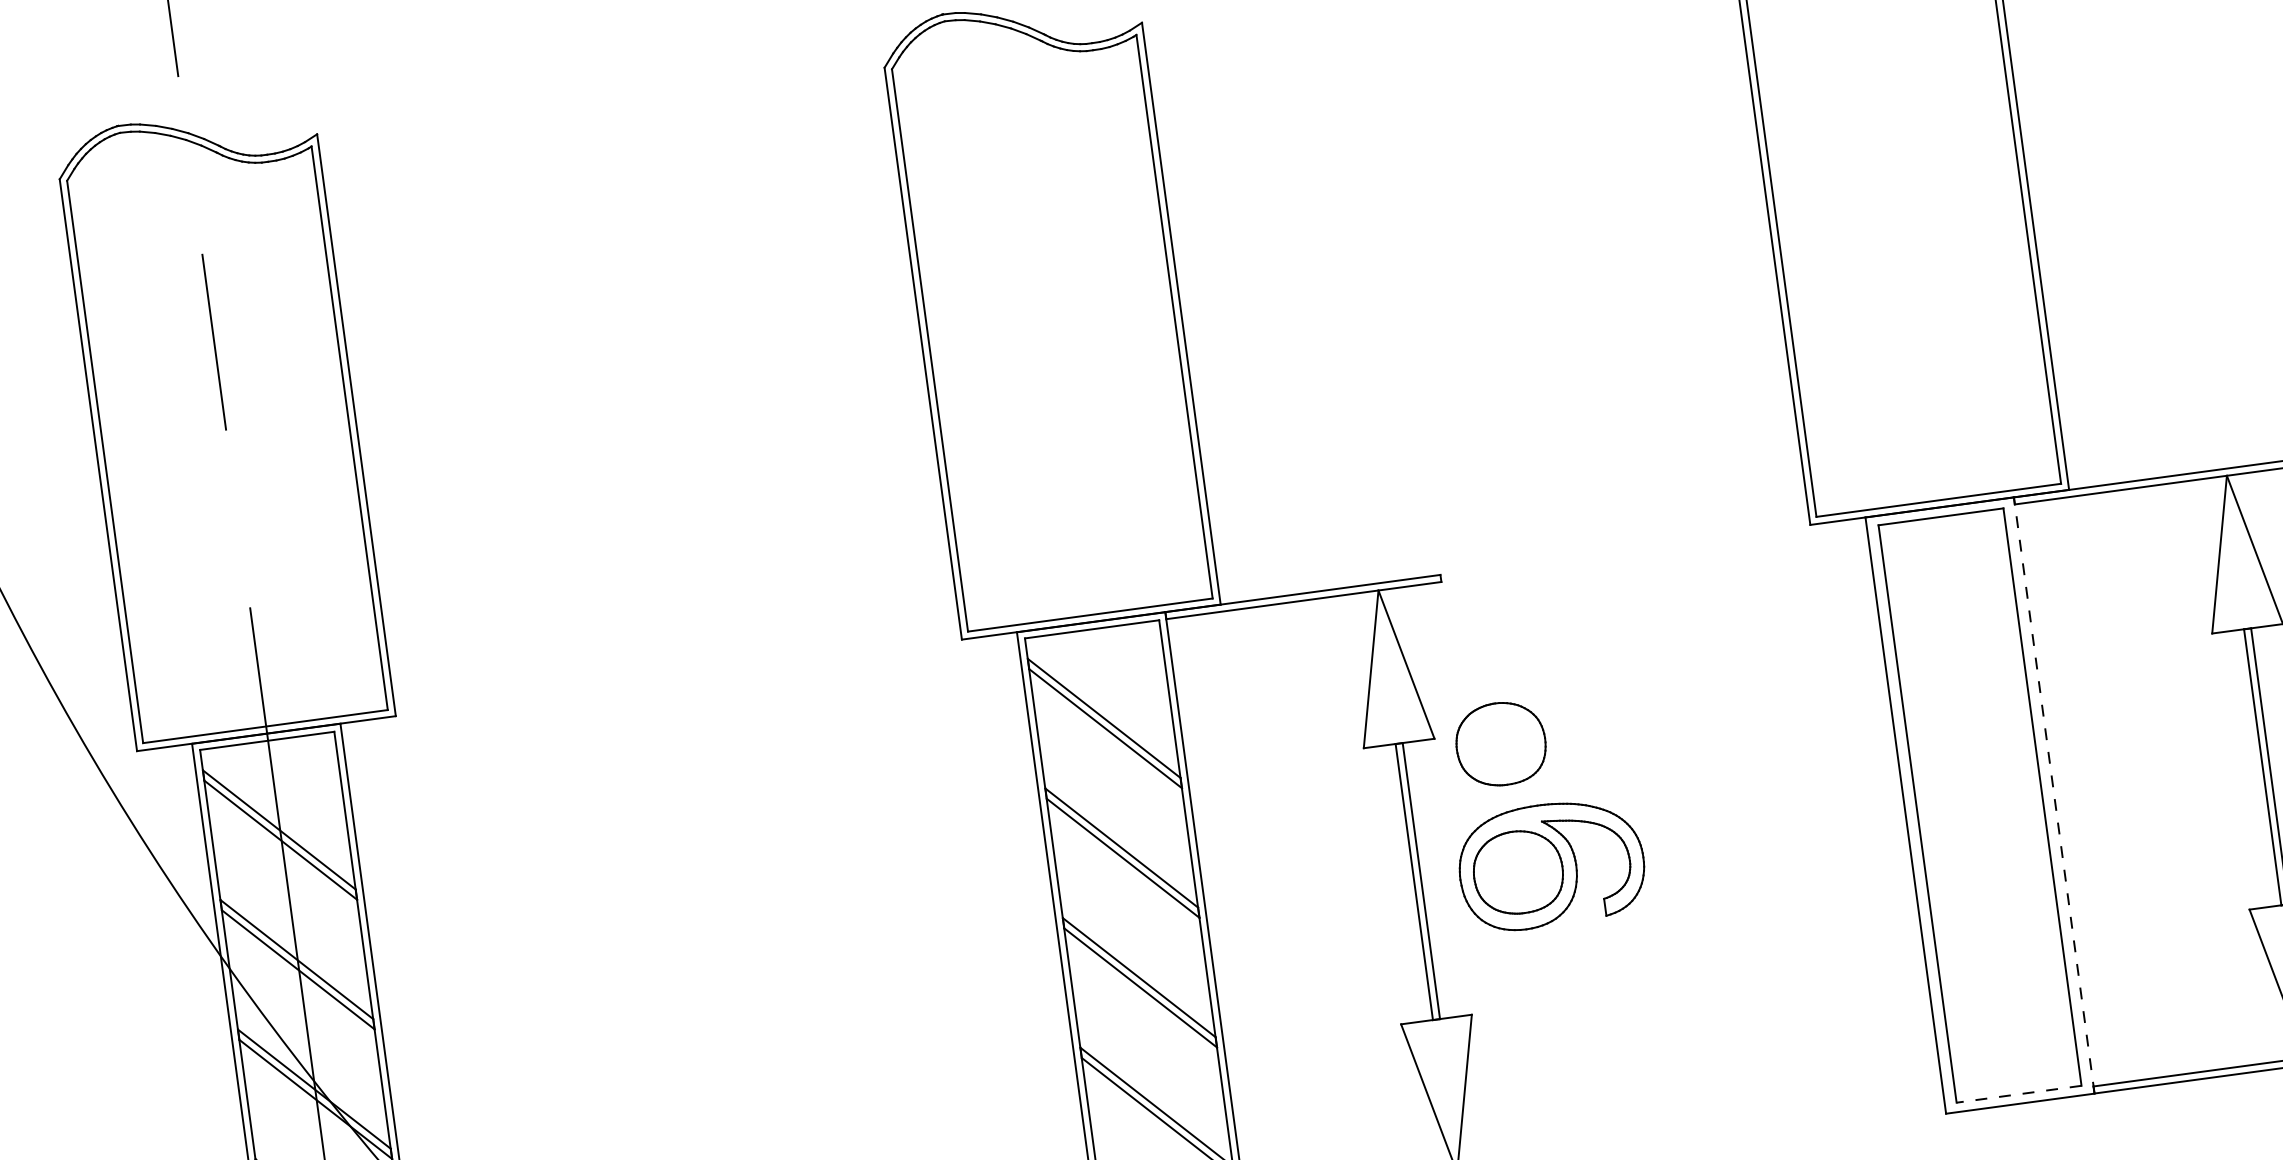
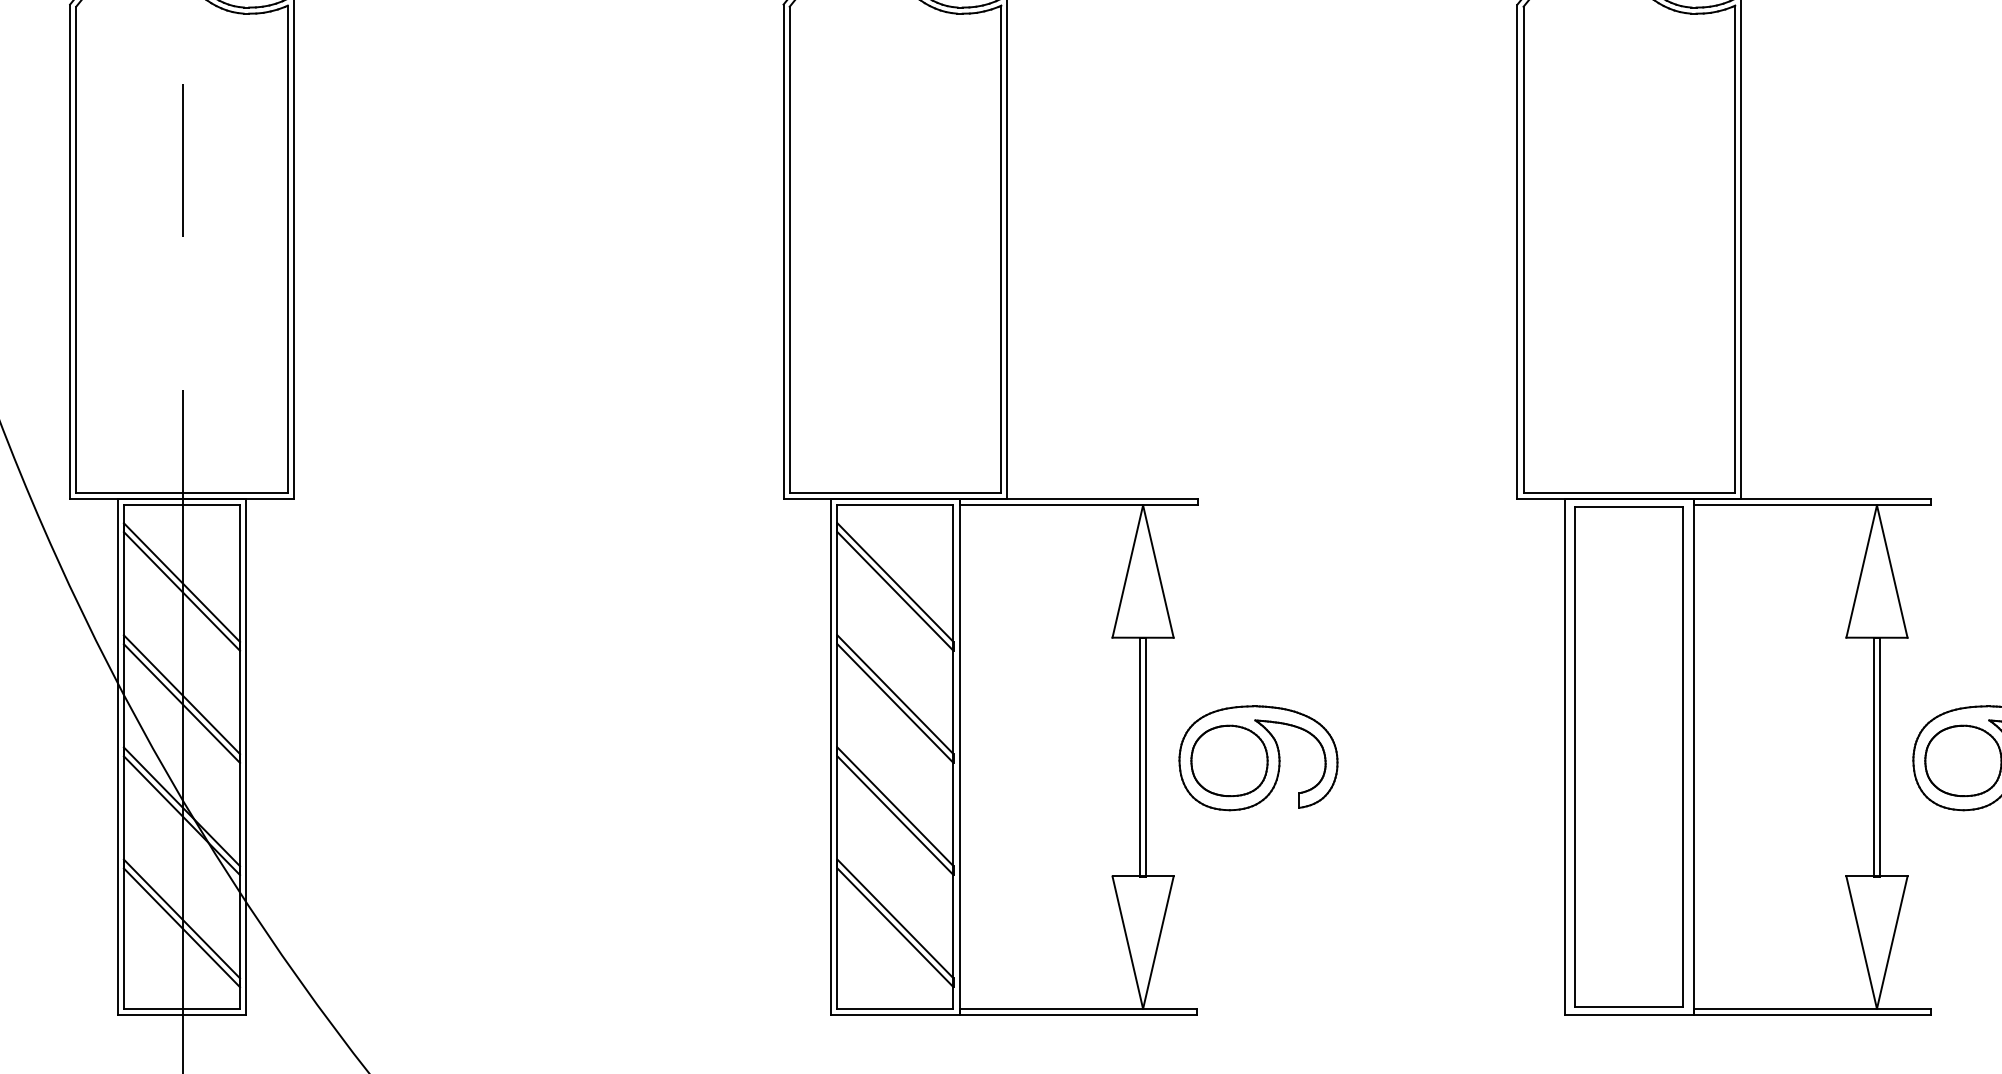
part: (1500, 743) -> (1229, 649), removed
line: (2054, 795) -> (1693, 757), dashed -> solid
line: (2017, 1093) -> (1628, 1006), dashed -> solid

